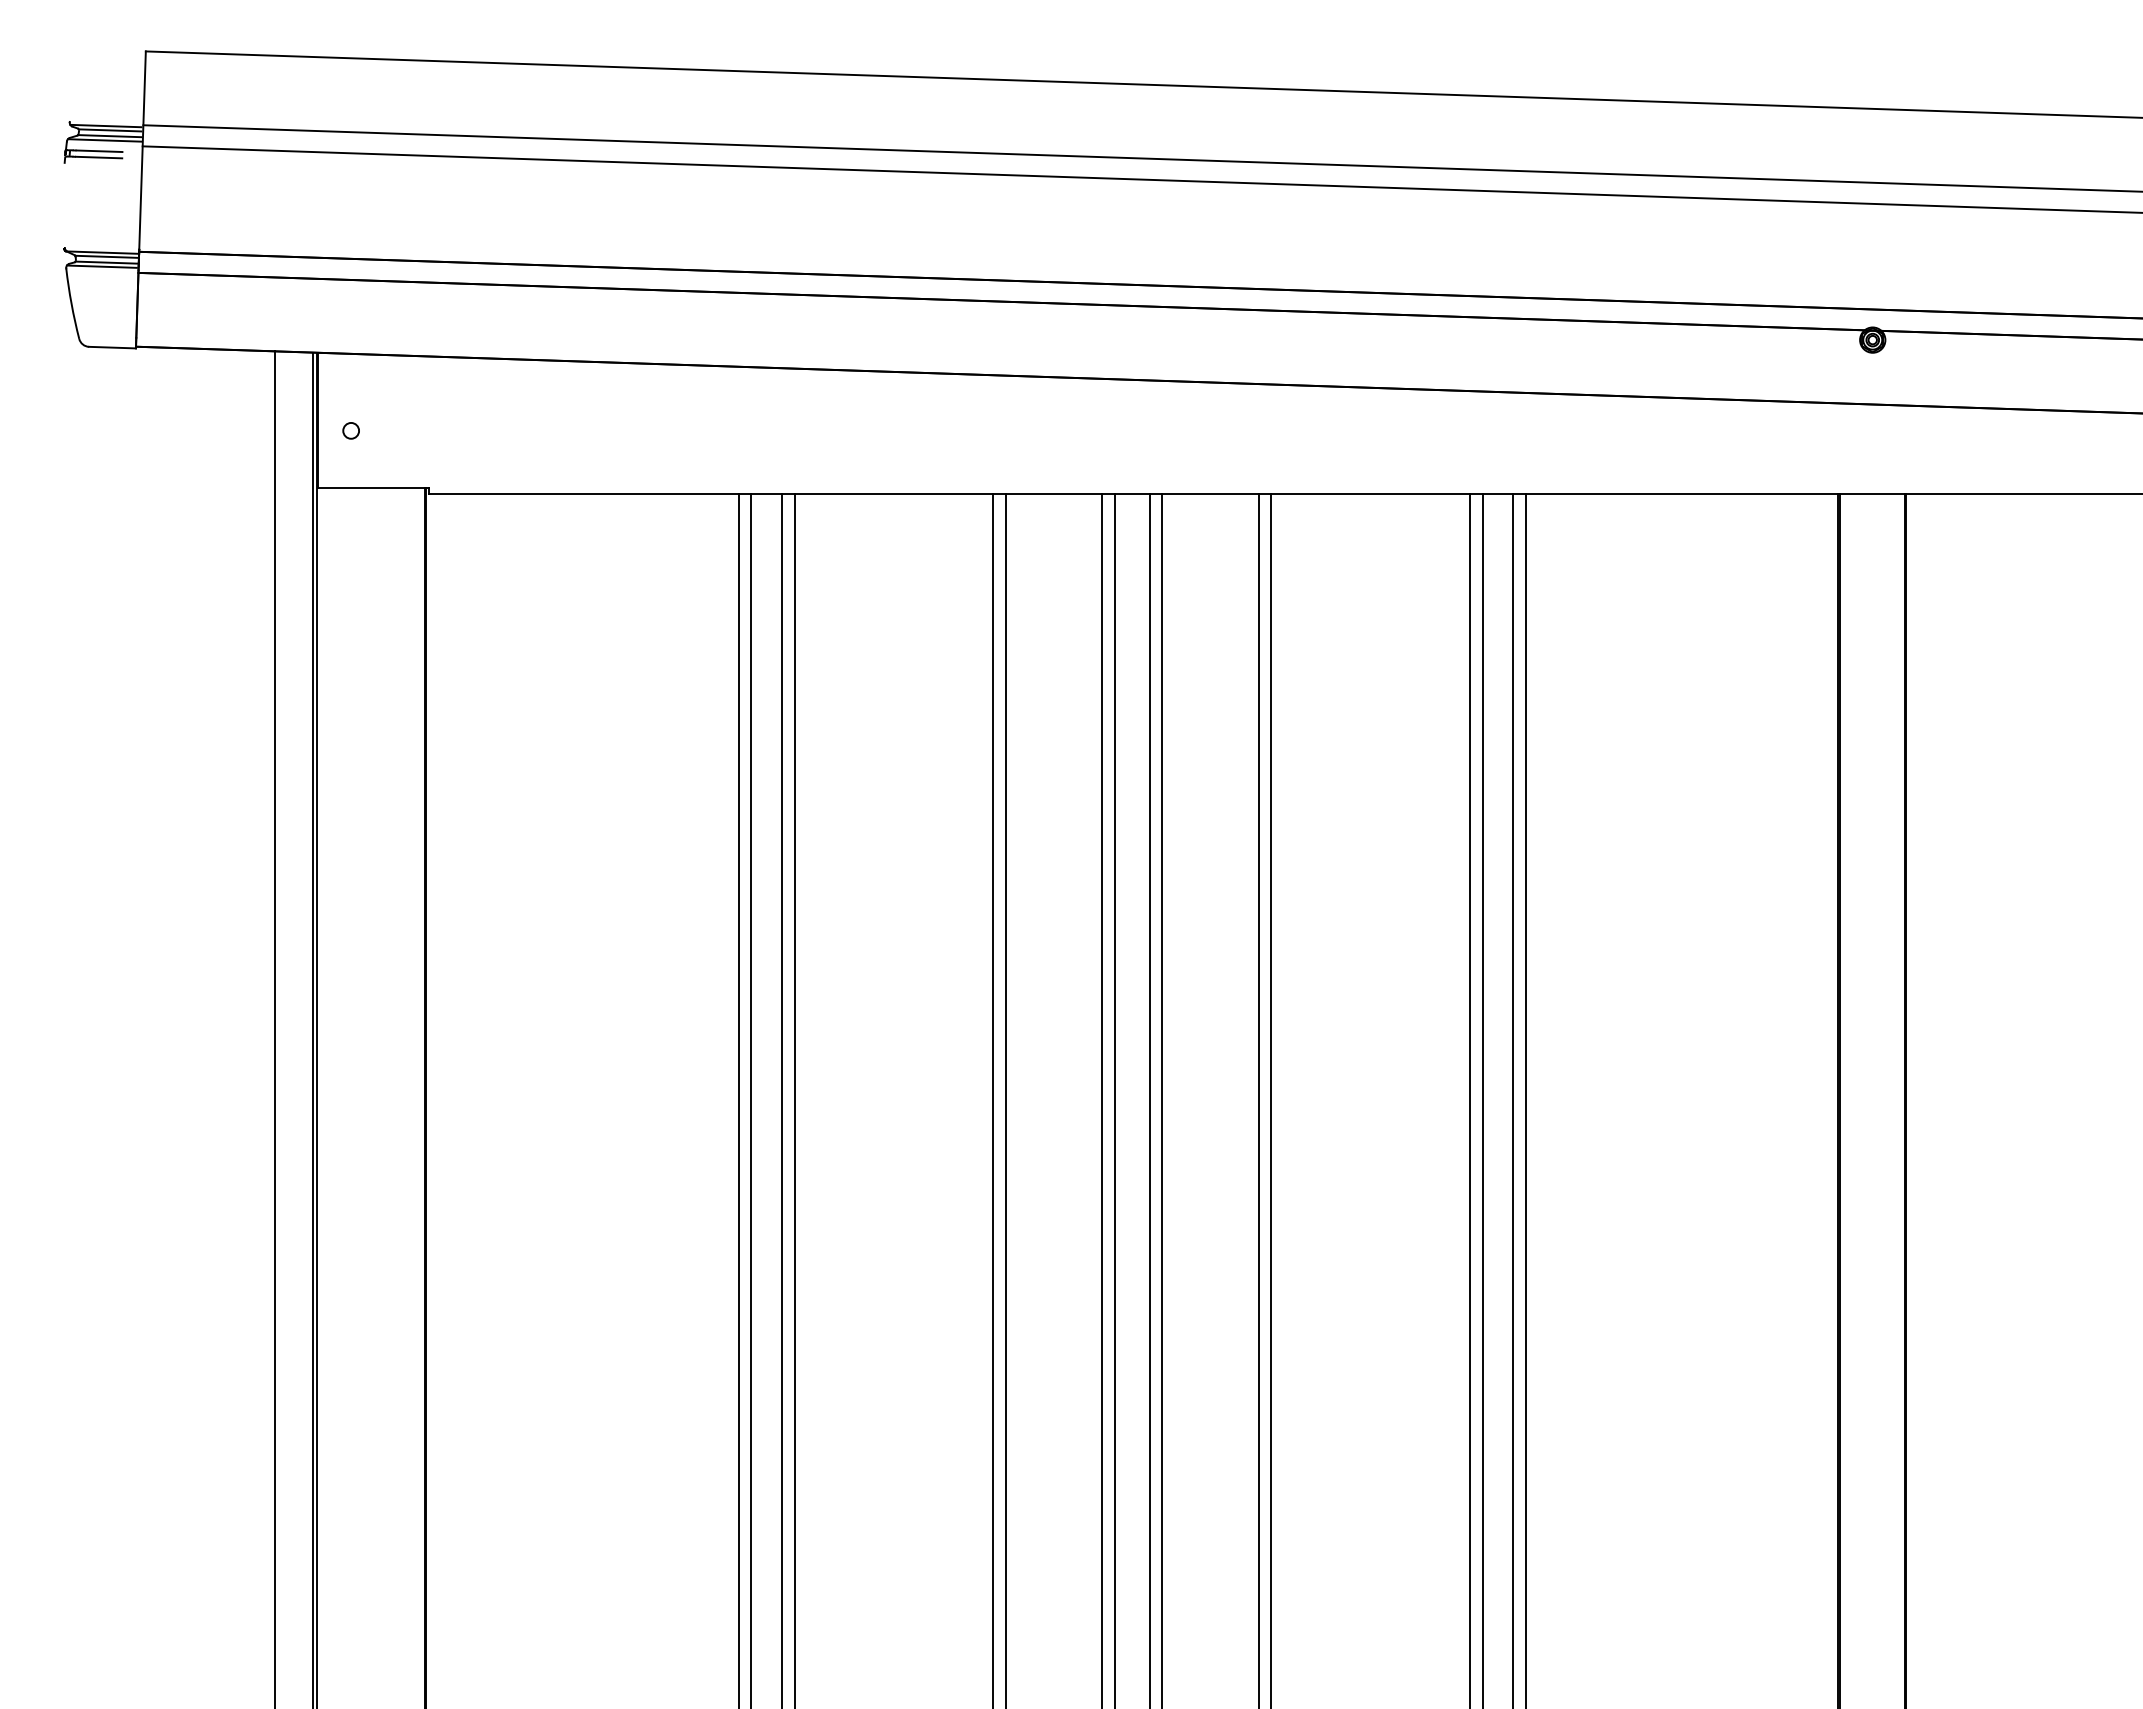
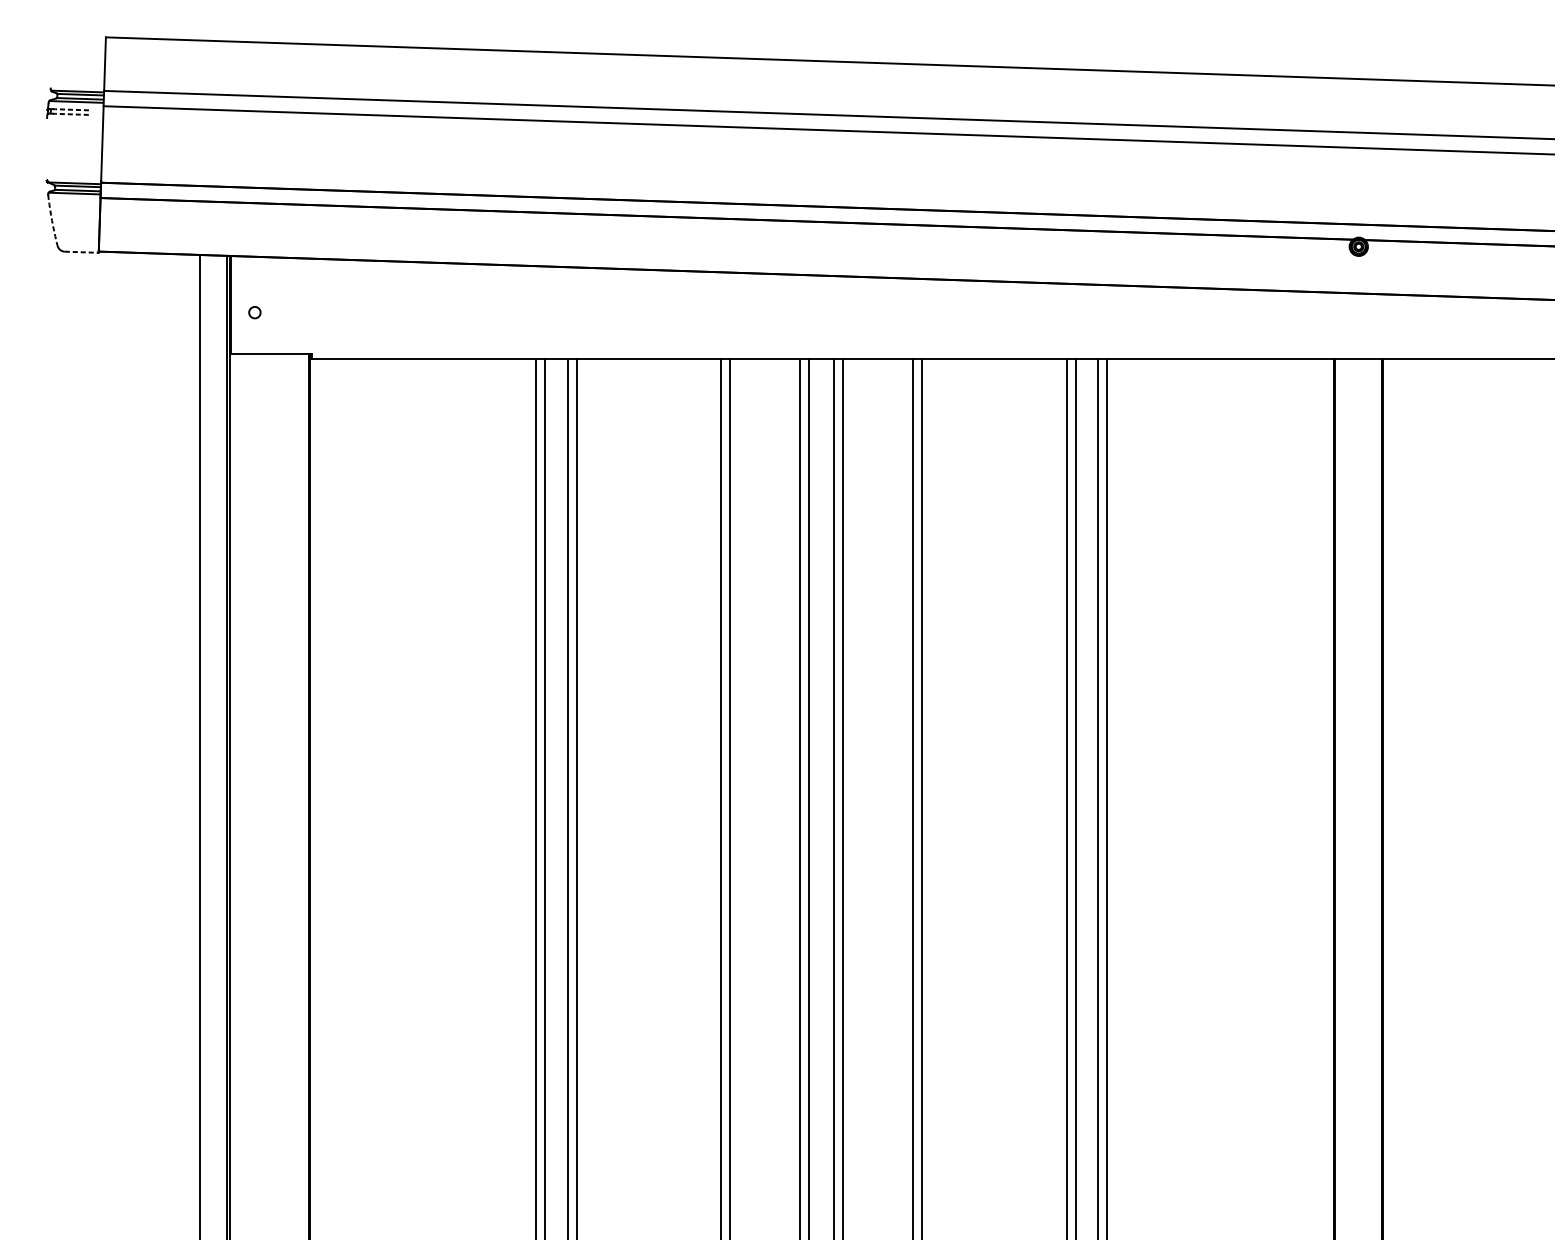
line: (99, 151) -> (72, 109), solid -> dashed
line: (98, 157) -> (71, 114), solid -> dashed
arc: (71, 303) -> (52, 220), solid -> dashed
line: (113, 347) -> (82, 252), solid -> dashed

